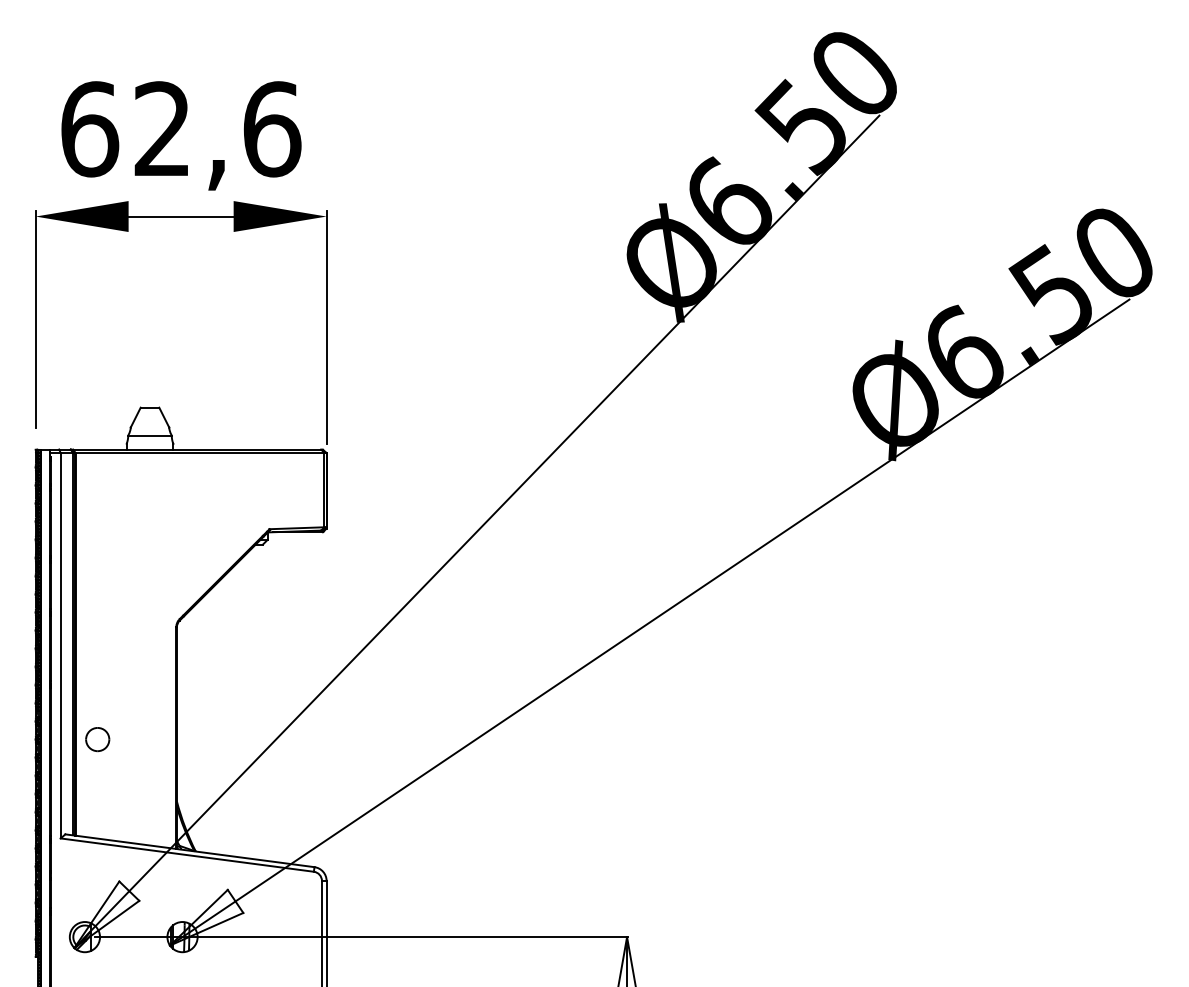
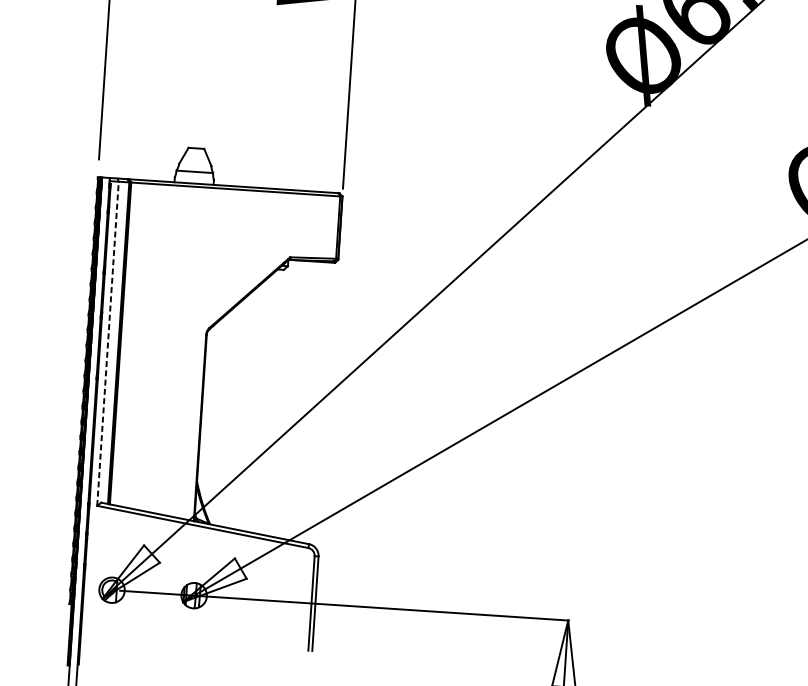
line: (60, 645) -> (107, 343), solid -> dashed
part: (97, 739) -> (133, 424), removed

